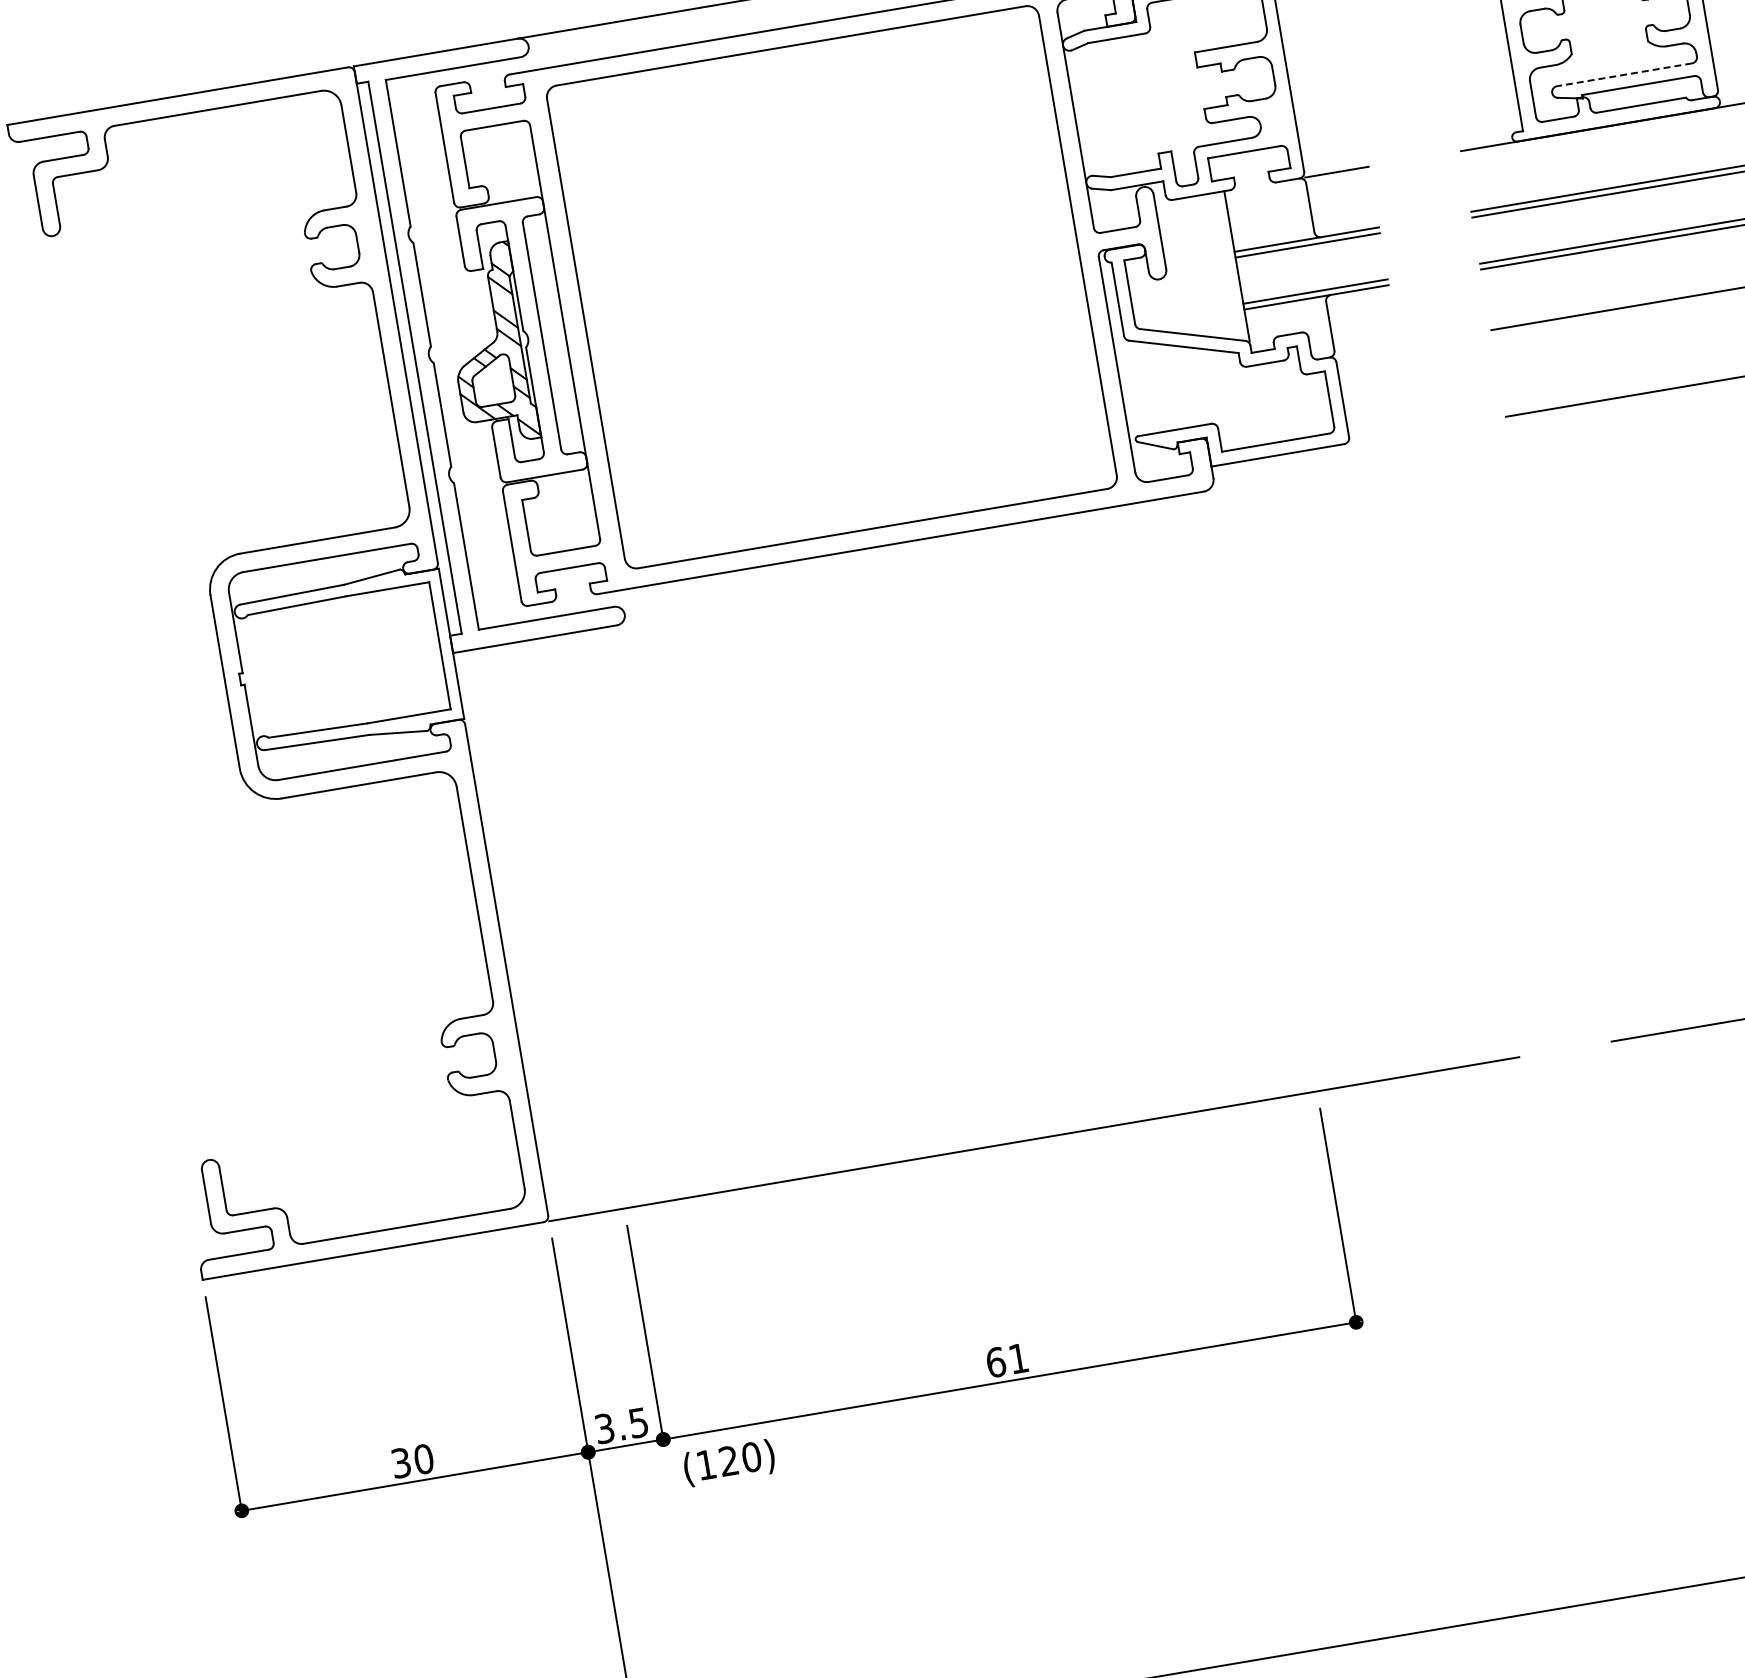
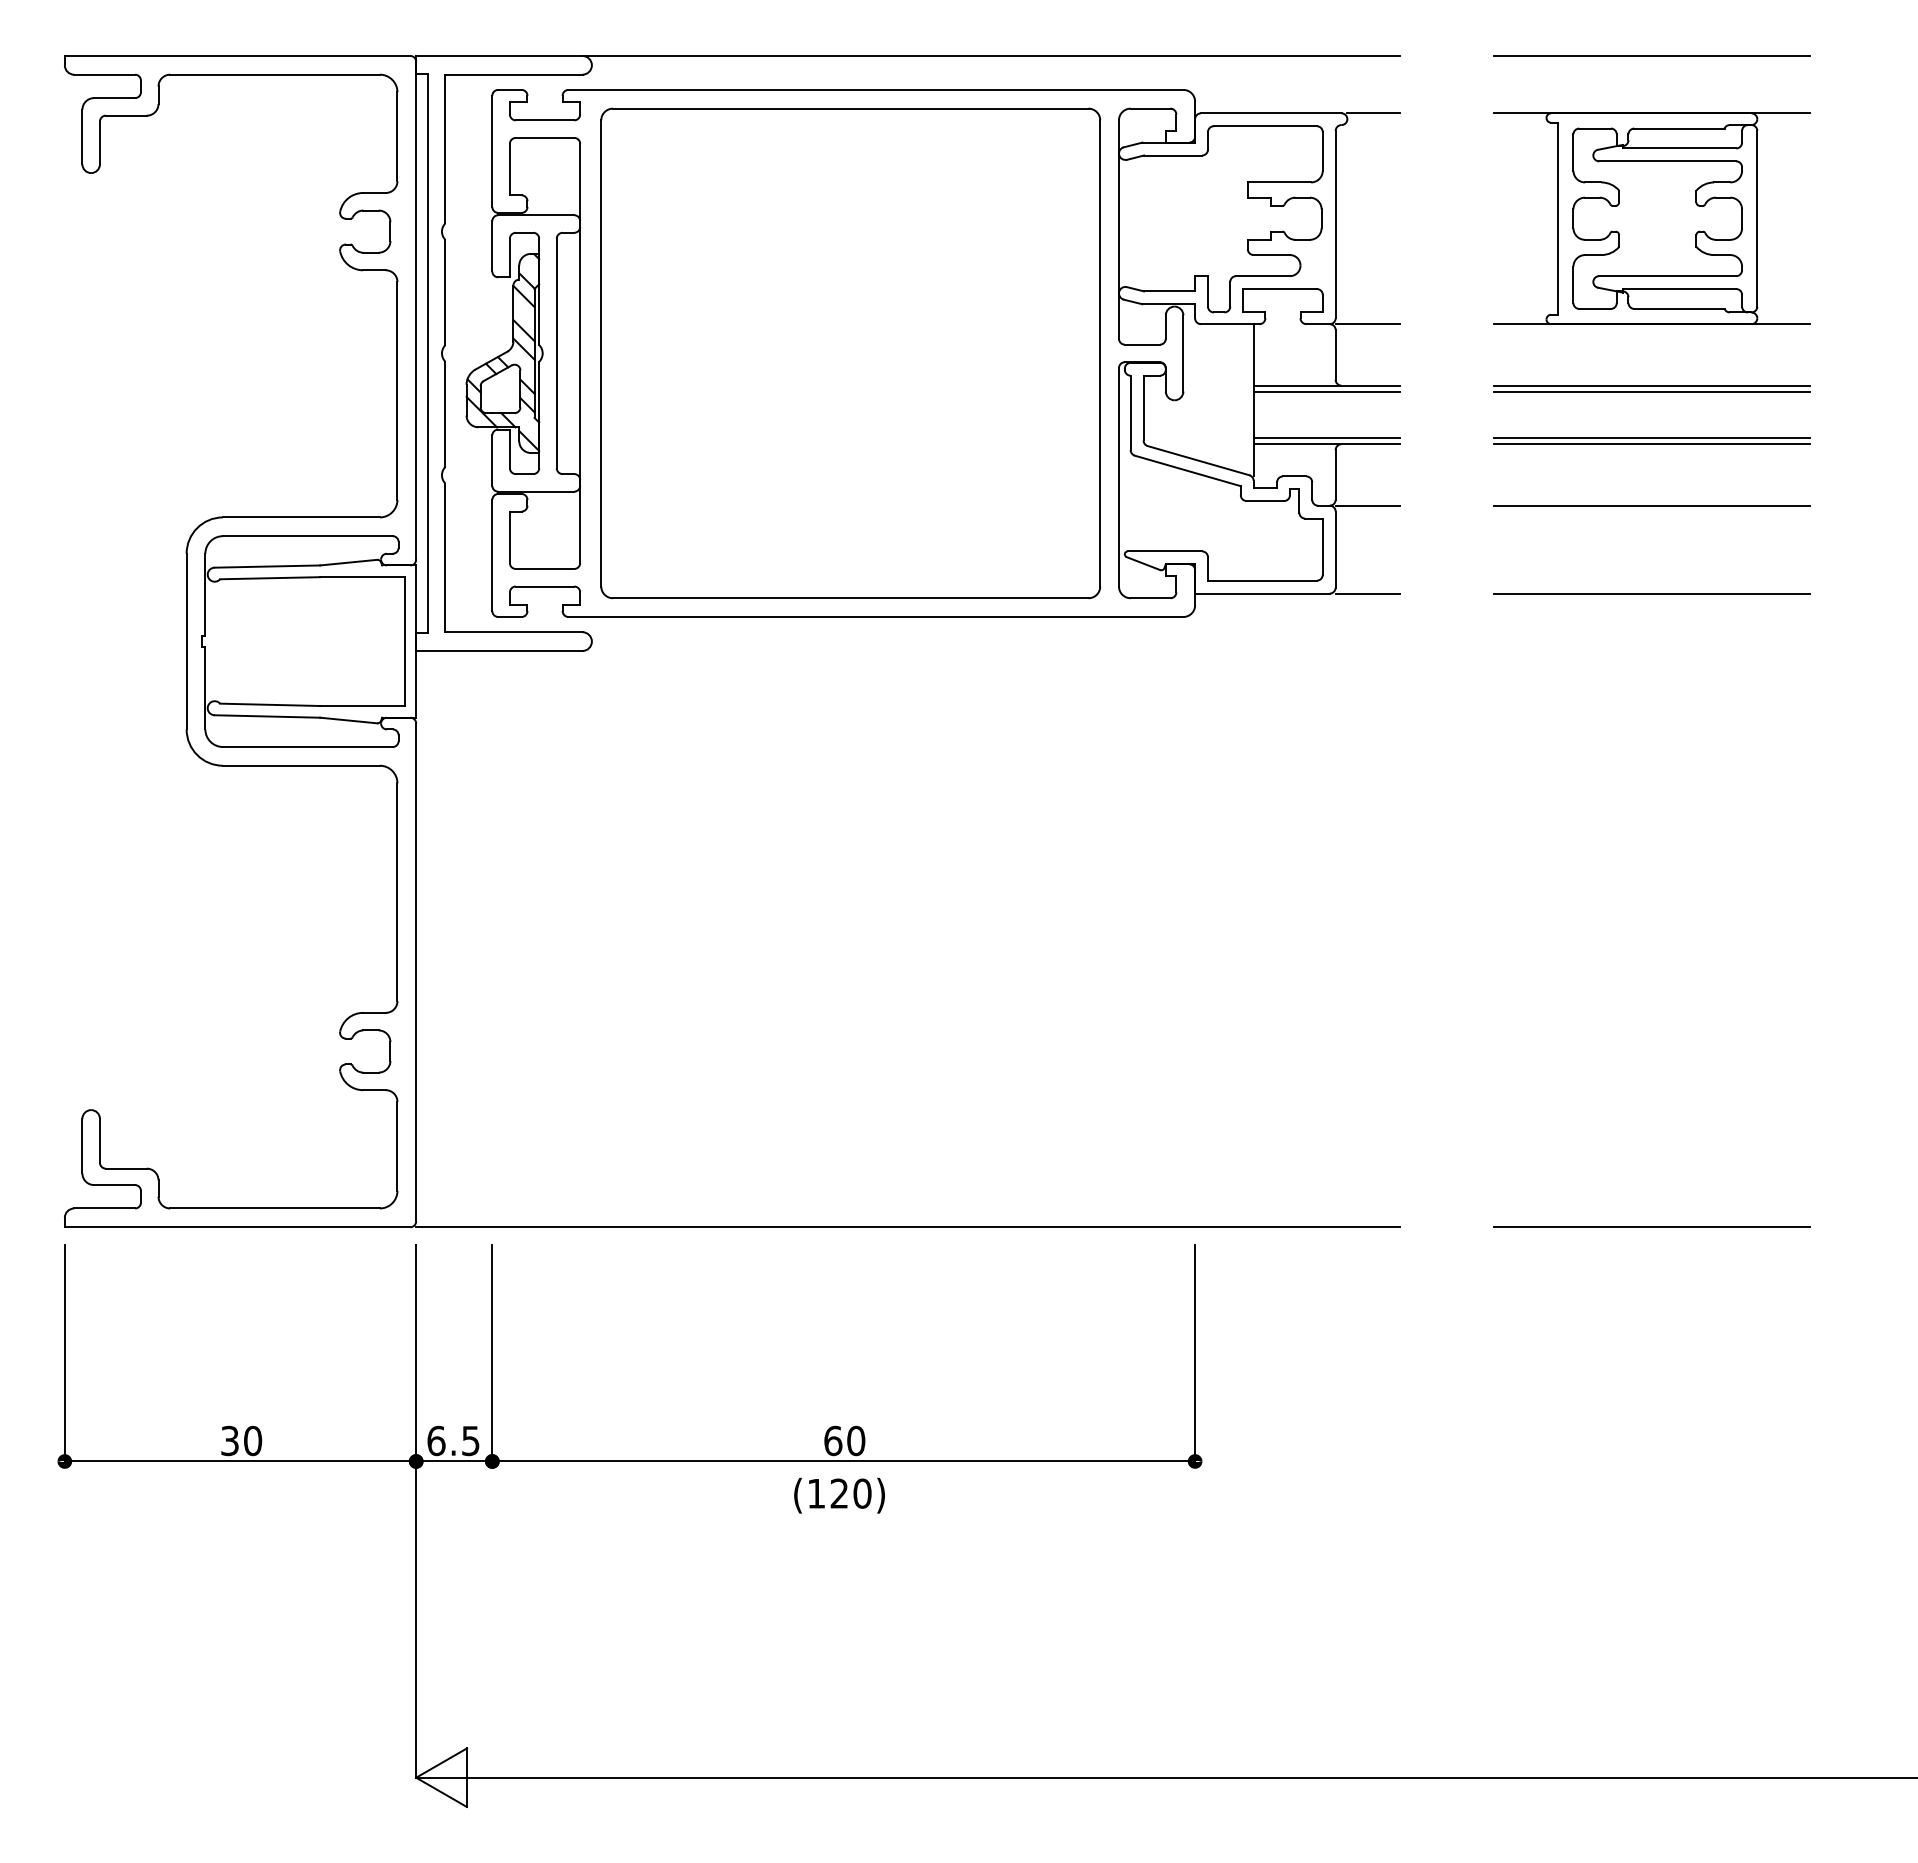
line: (1624, 75) -> (1667, 276), dashed -> solid
line: (1366, 351) -> (1367, 505), added
line: (1381, 437) -> (1367, 593), added
text: (1018, 1358) -> (856, 1440), 61 -> 60
text: (604, 1428) -> (436, 1440), 3.5 -> 6.5
text: (729, 1462) -> (839, 1495), moved

